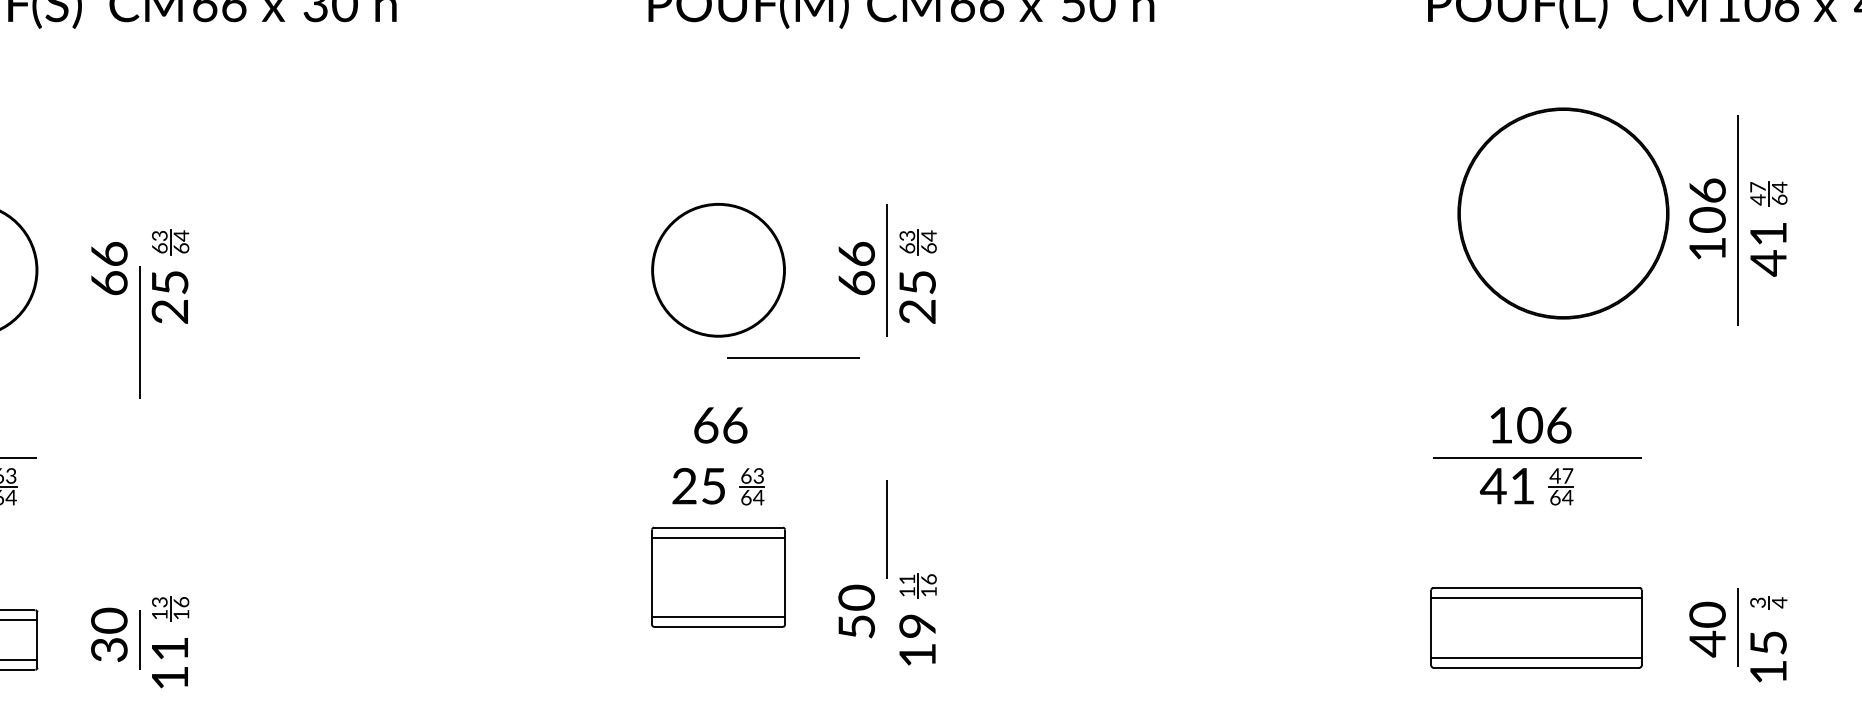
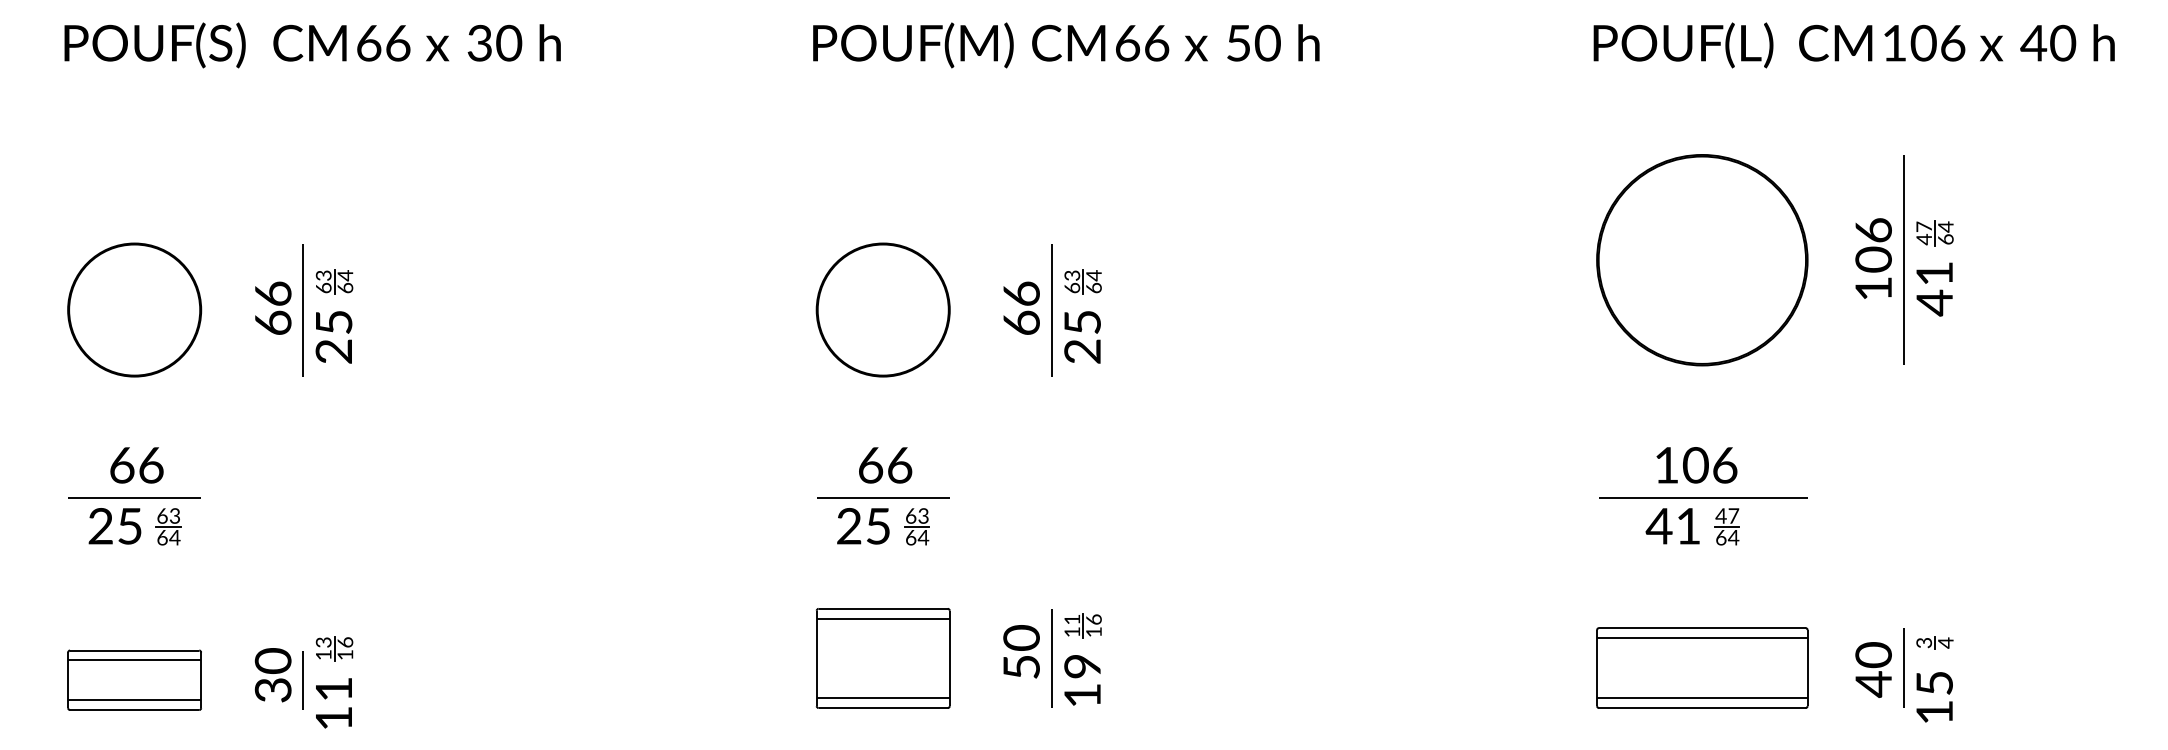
part: (1563, 213) -> (1702, 260), moved
line: (138, 332) -> (302, 310), moved
line: (793, 357) -> (883, 497), moved
line: (886, 529) -> (1051, 658), moved
part: (717, 577) -> (882, 658), moved

